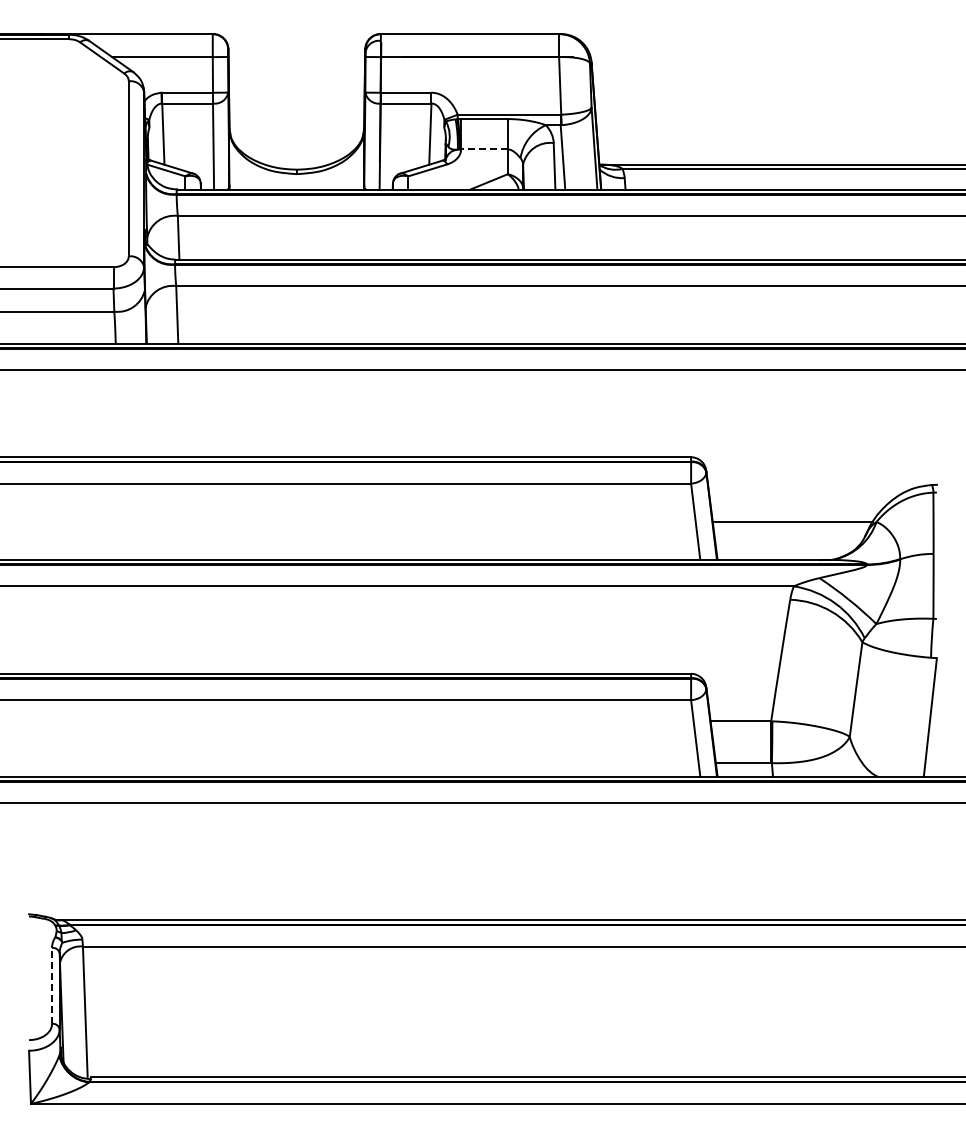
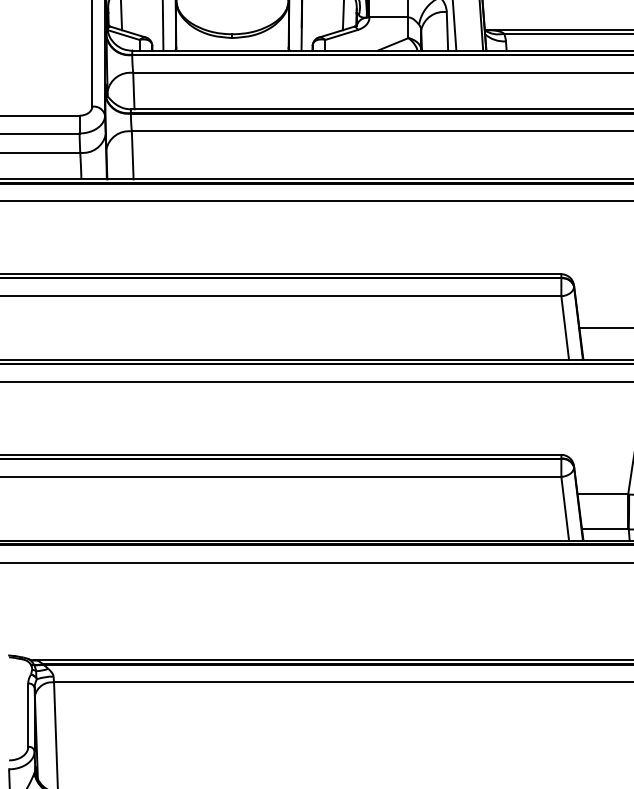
line: (483, 149) -> (388, 17), dashed -> solid
line: (52, 985) -> (28, 714), dashed -> solid

